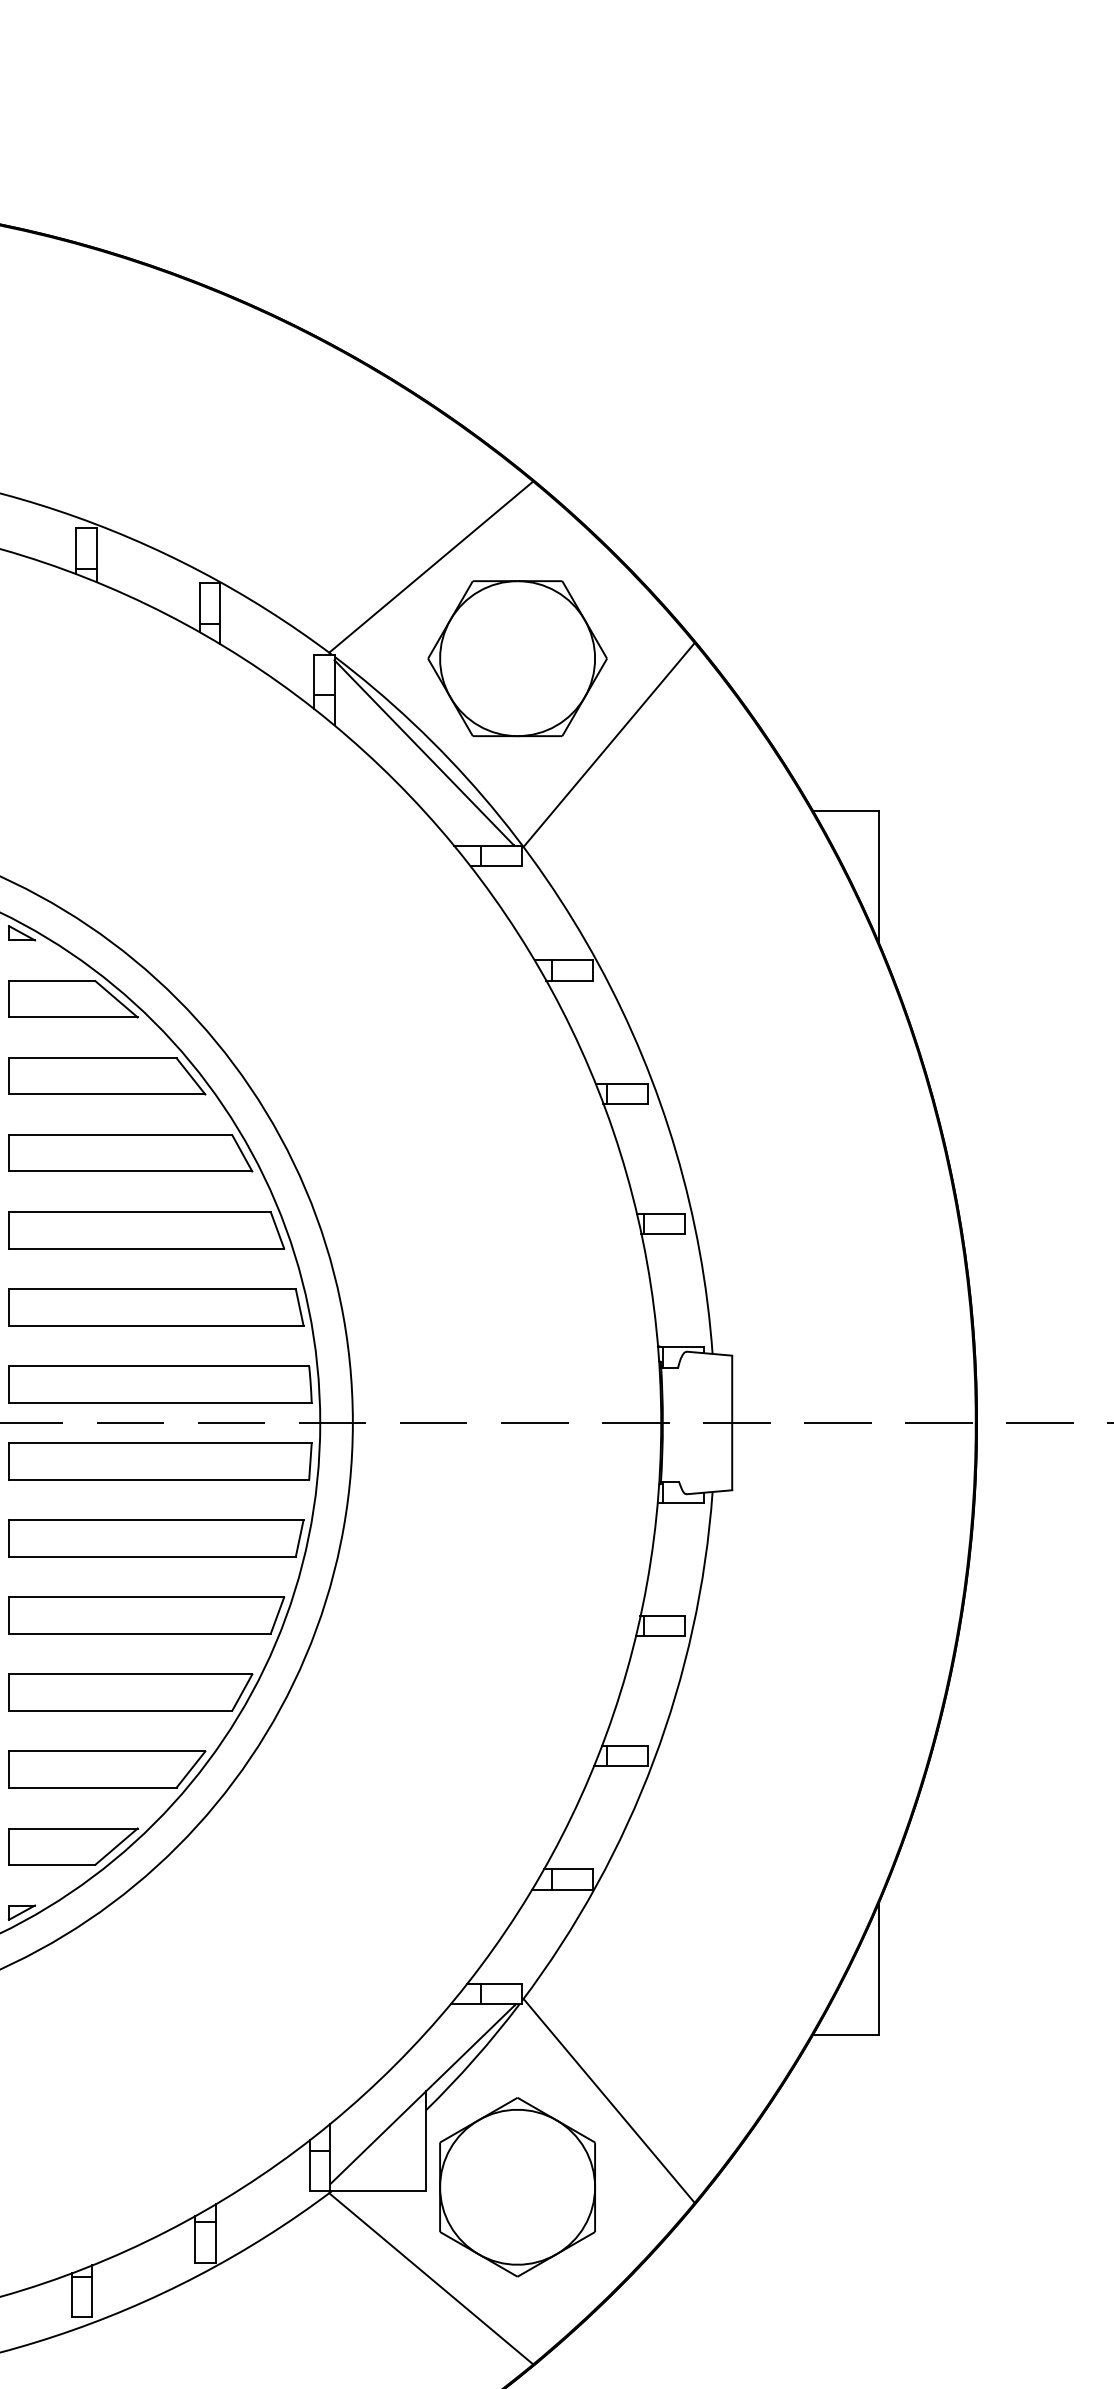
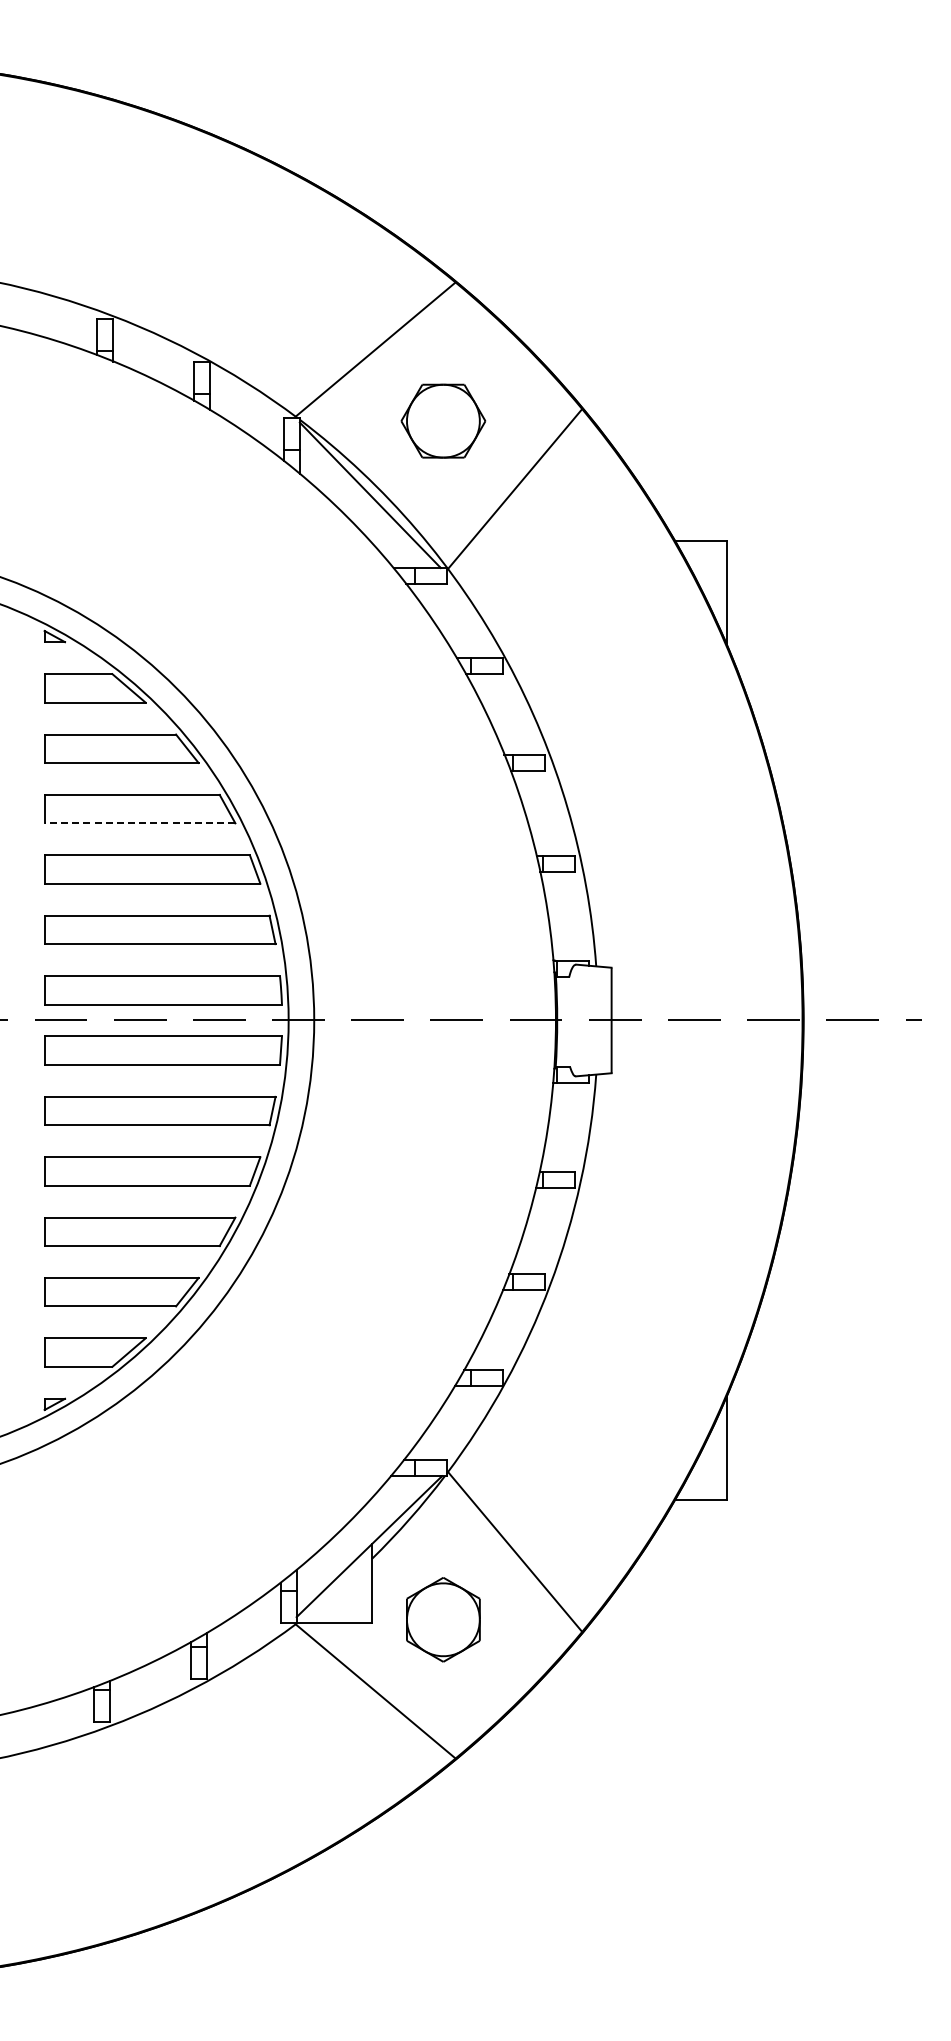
part: (517, 657) -> (443, 420), size x0.6
line: (129, 1171) -> (139, 823), solid -> dashed
part: (517, 2187) -> (443, 1619), size x0.6

